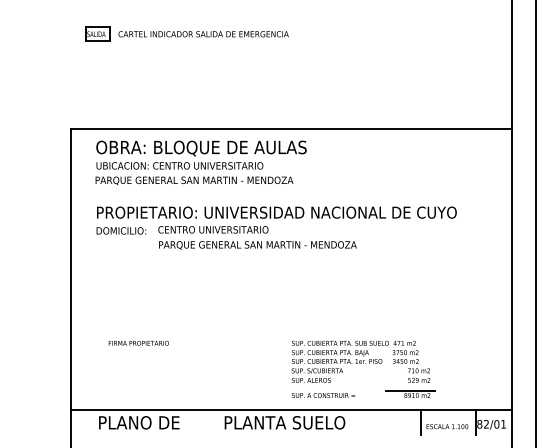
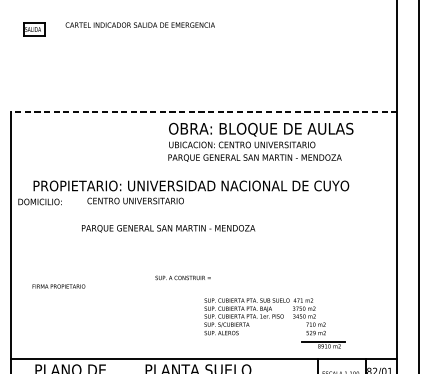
text: (203, 34) -> (140, 25), moved
line: (290, 128) -> (203, 112), solid -> dashed
text: (200, 162) -> (260, 141), moved
text: (121, 230) -> (40, 201), moved
text: (257, 245) -> (168, 228), moved
text: (138, 343) -> (58, 286), moved
part: (410, 393) -> (323, 344), moved
text: (323, 395) -> (183, 277), moved

